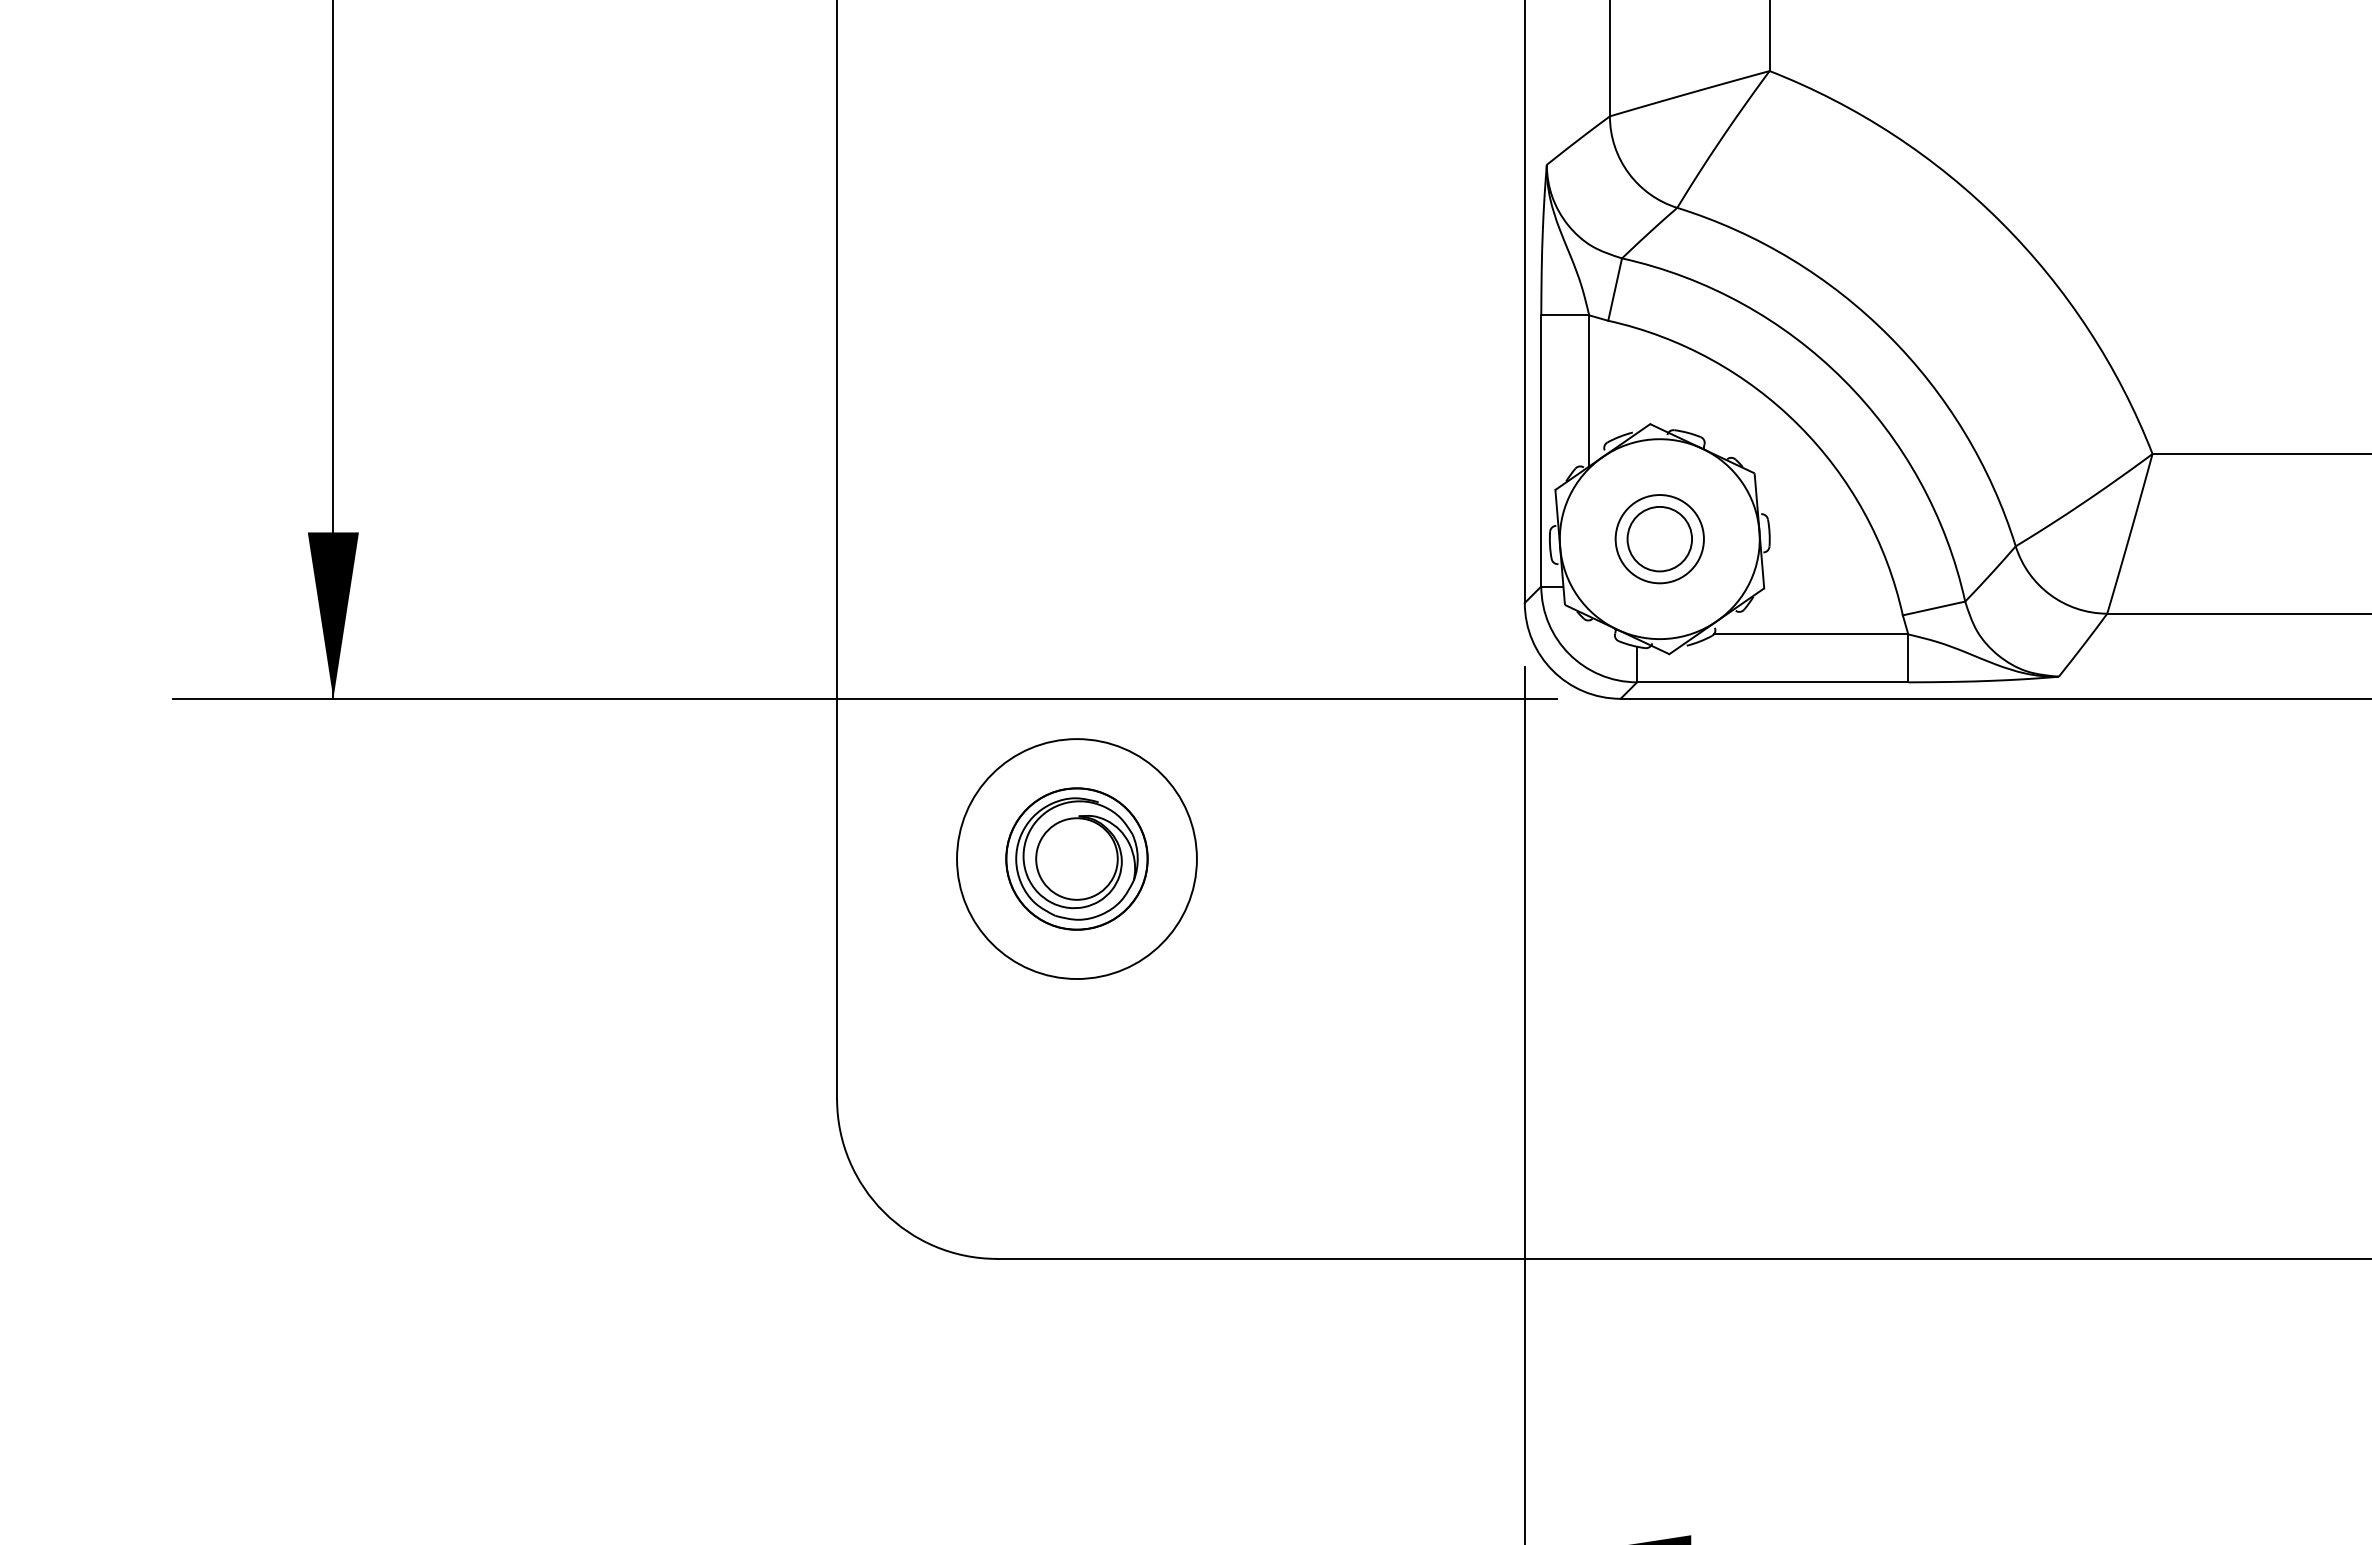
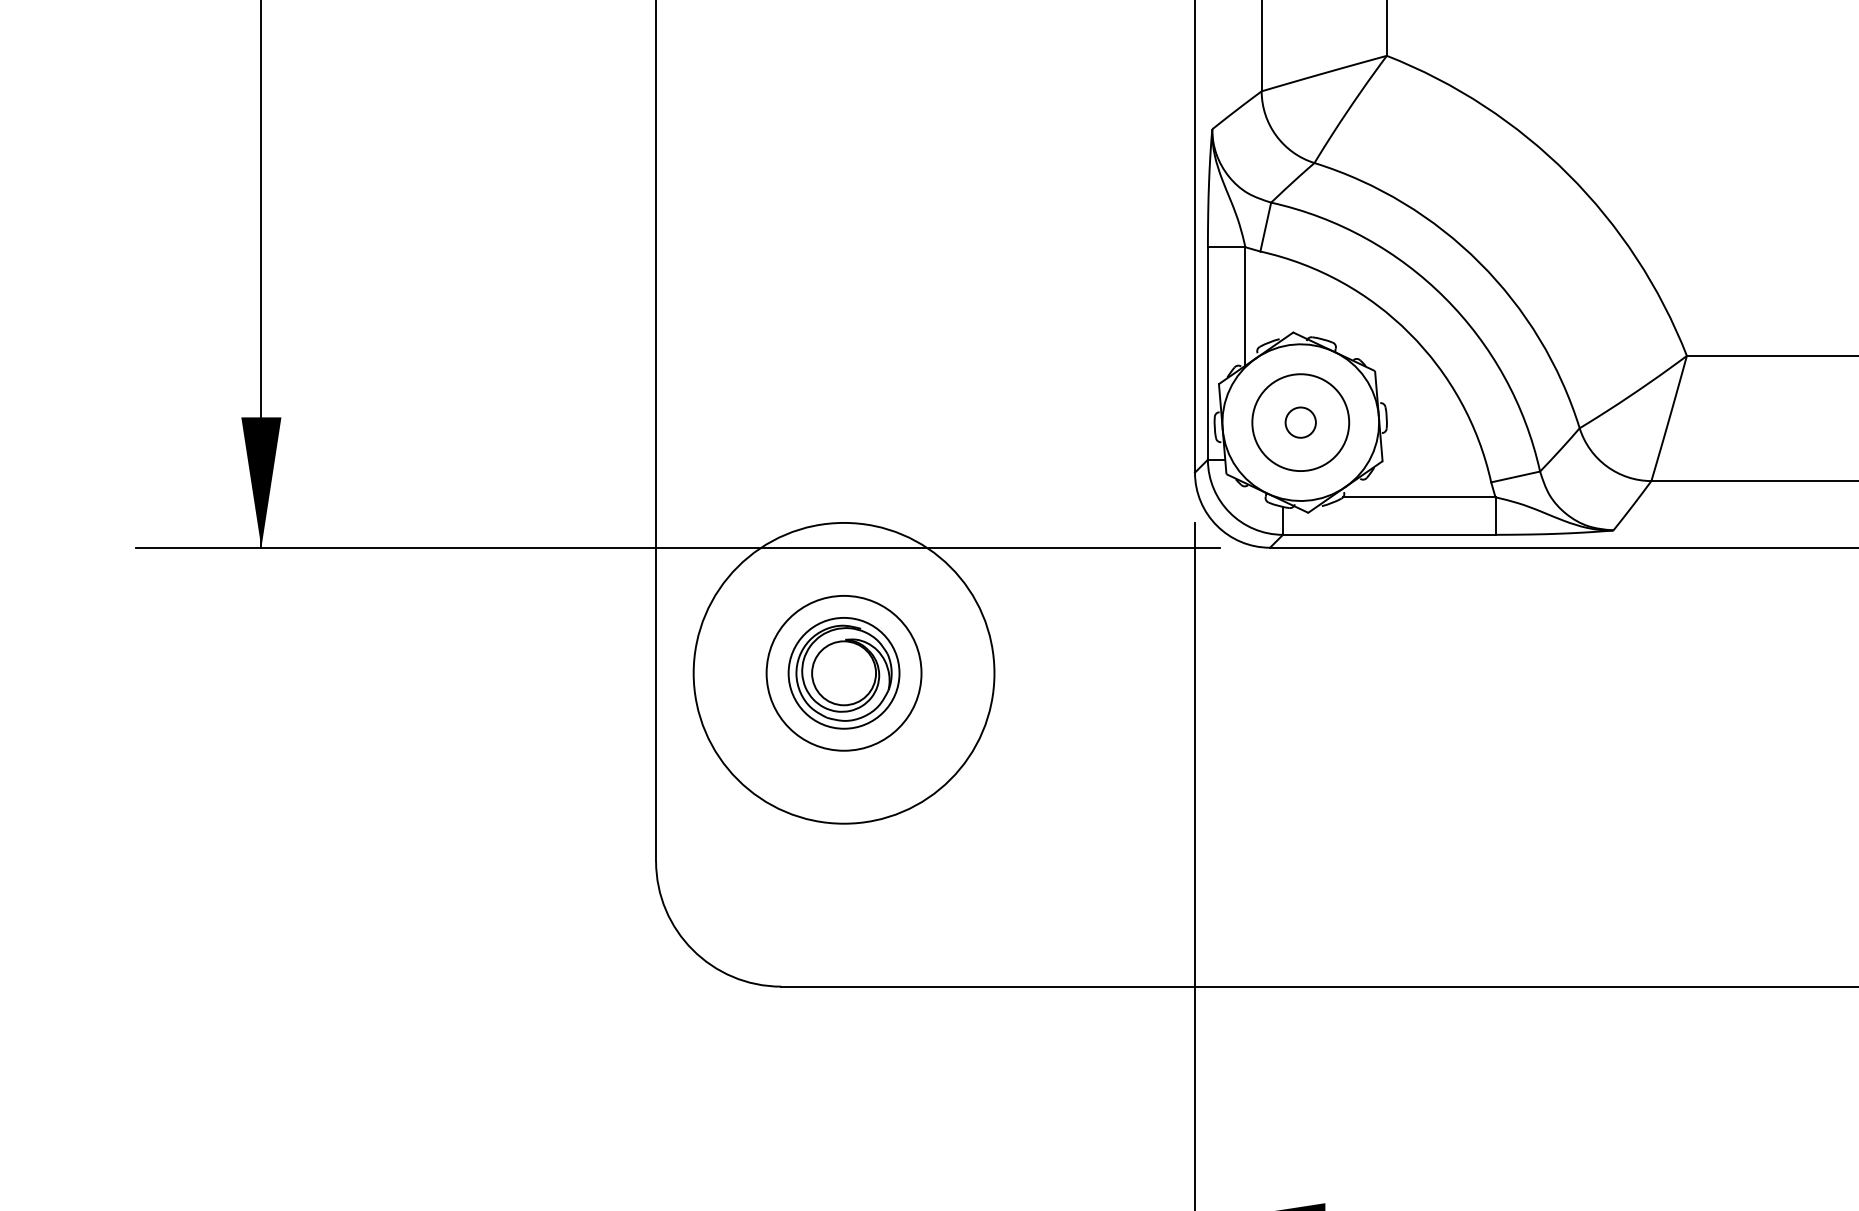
circle: (1659, 538) -> (1300, 422), size x0.6
circle: (1659, 539) -> (1300, 422), size x1.4
circle: (1076, 858) -> (843, 672), size x1.4
circle: (1076, 859) -> (843, 673), size x1.6

